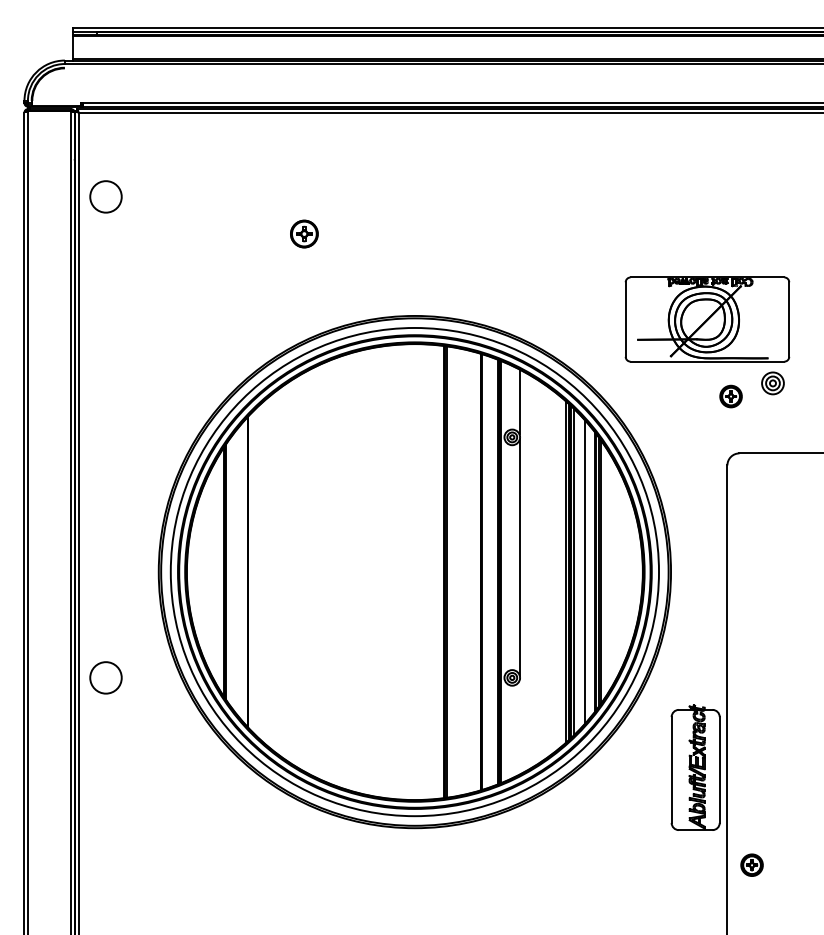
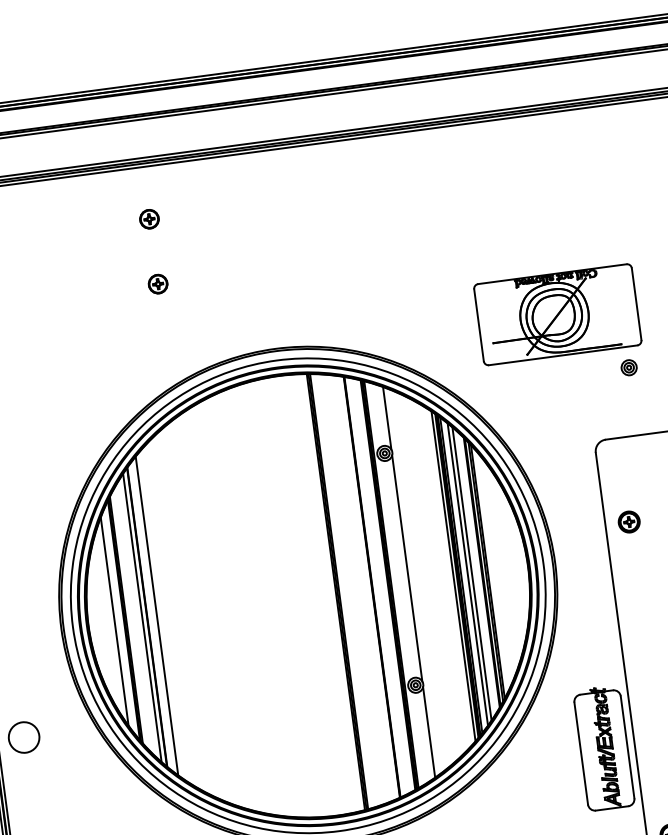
part: (303, 166) -> (148, 219), added
part: (303, 233) -> (157, 283), size x0.71
part: (772, 382) -> (628, 367), size x0.71
part: (730, 396) -> (628, 522), moved
line: (242, 571) -> (142, 617), added
line: (257, 571) -> (156, 615), added
line: (580, 571) -> (467, 573), added
line: (214, 572) -> (115, 621), added
line: (519, 727) -> (429, 732), added

